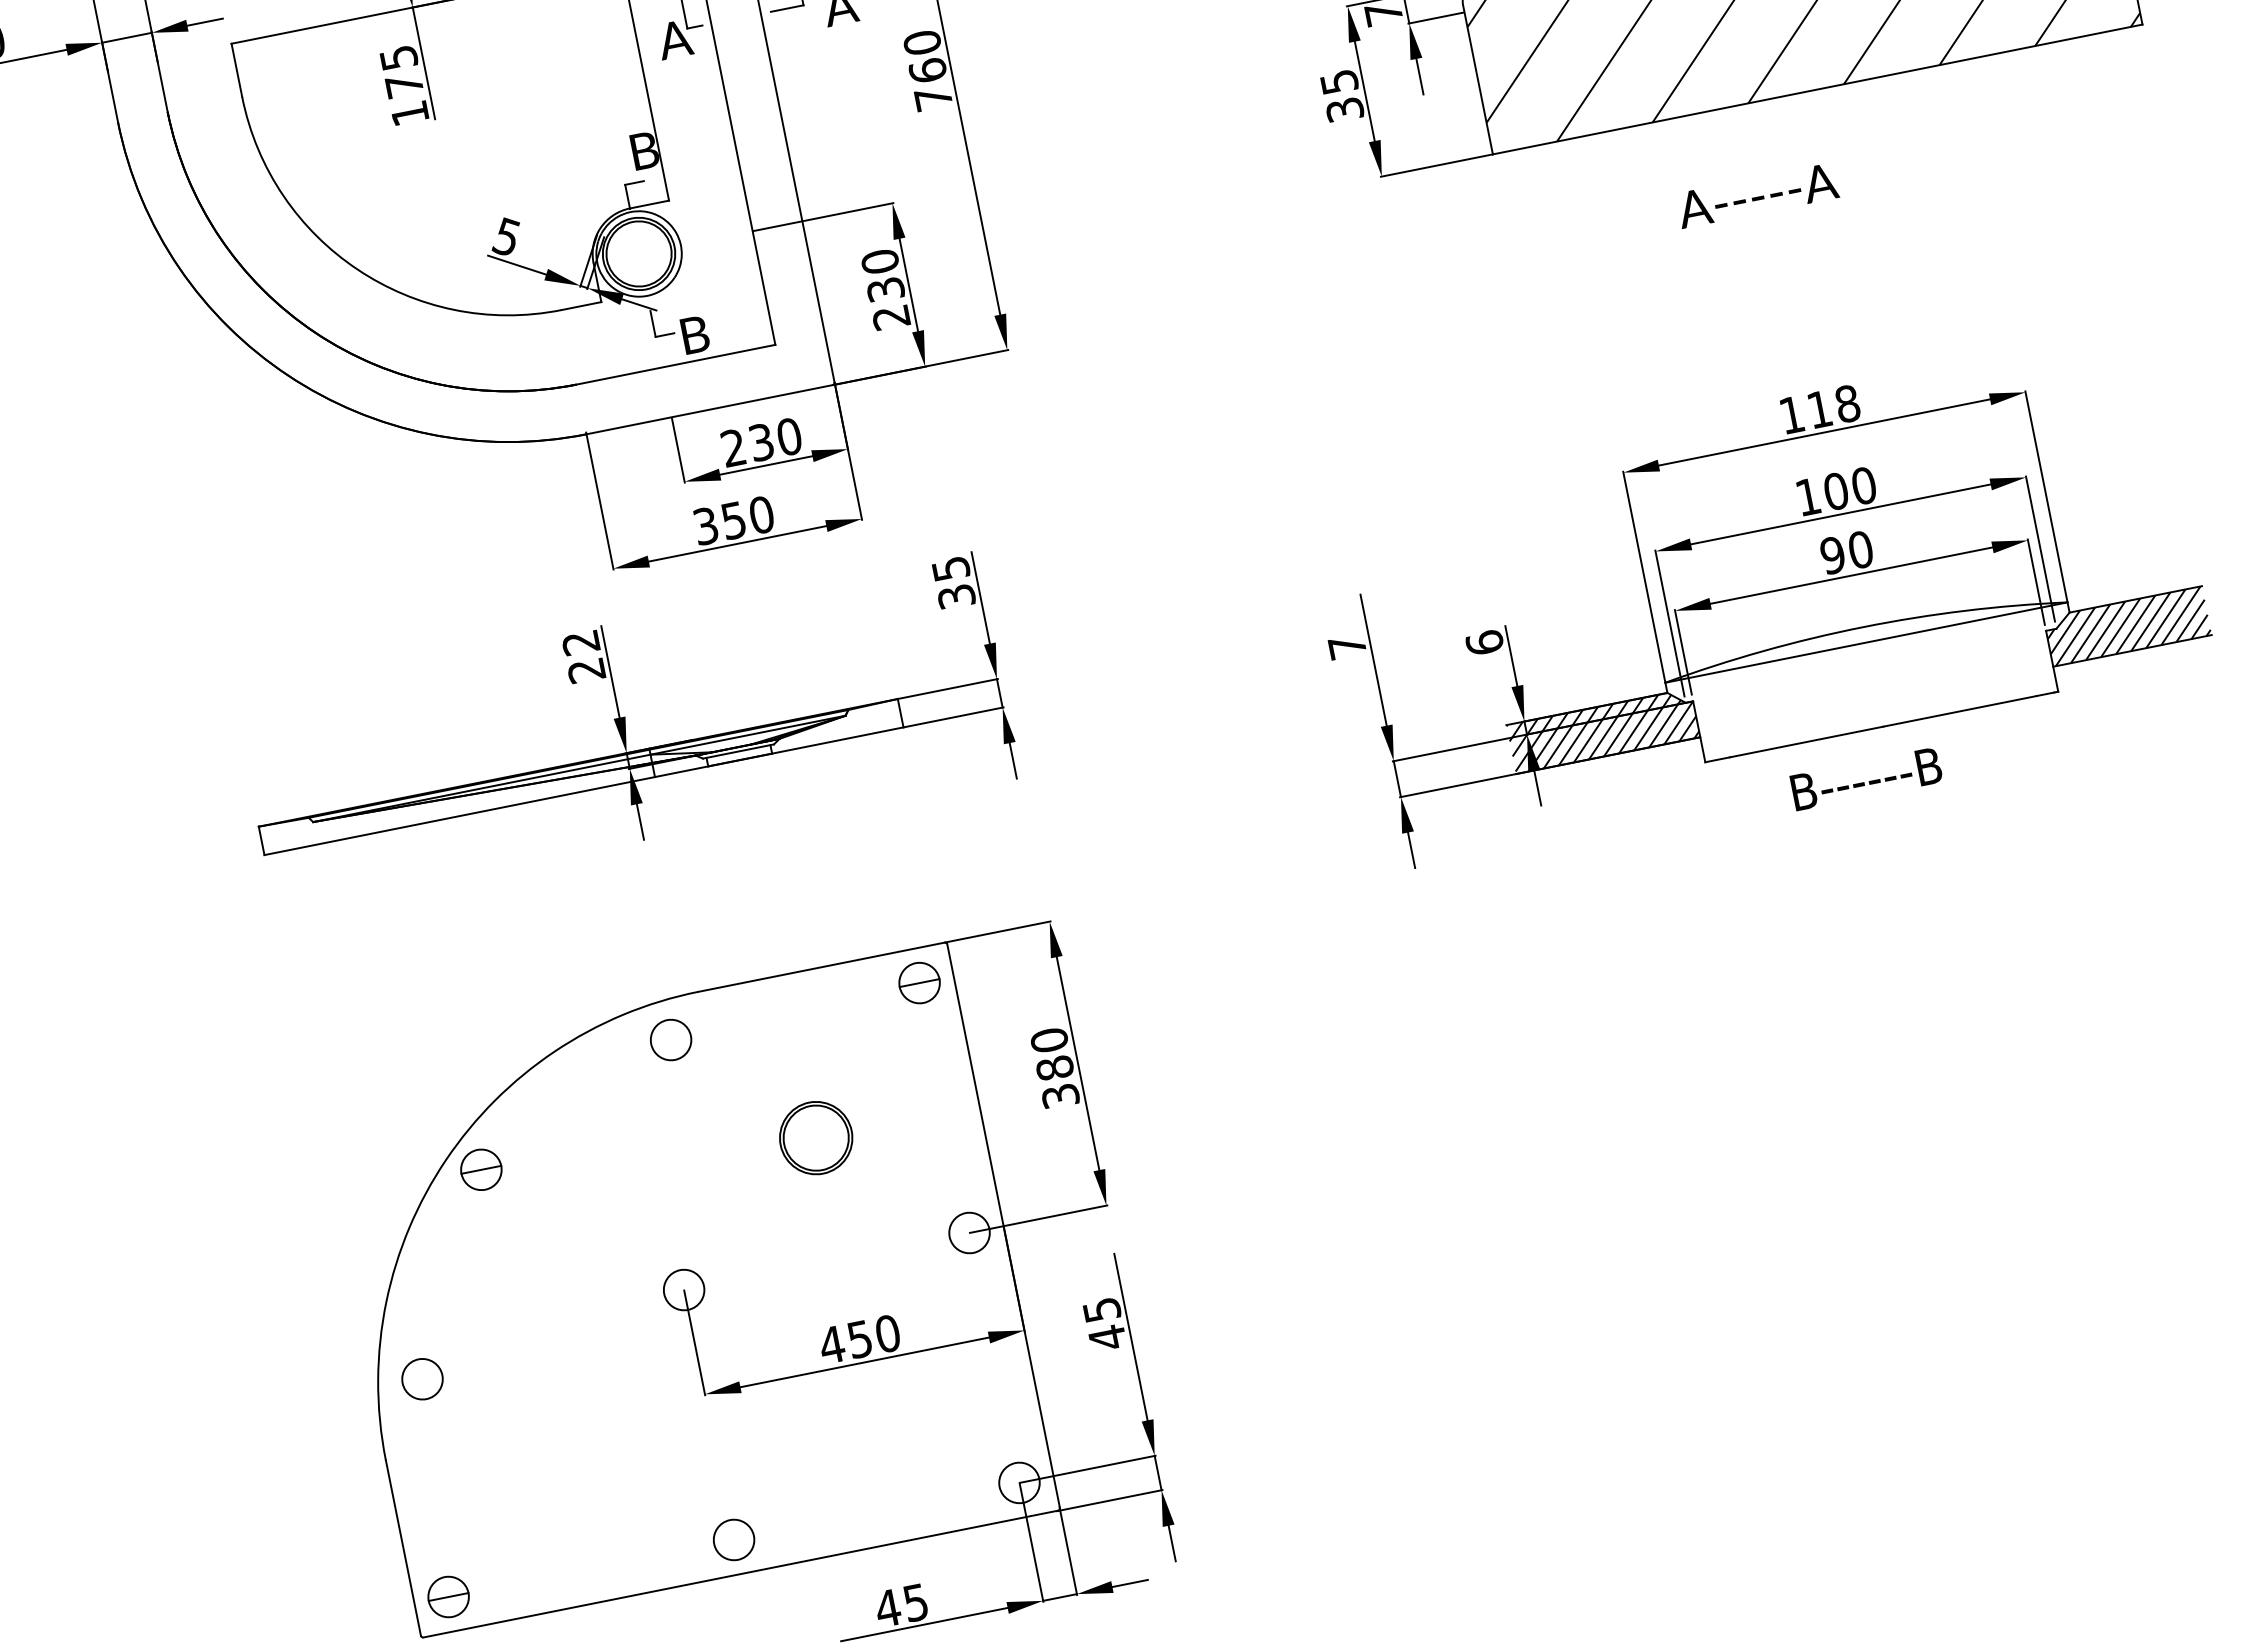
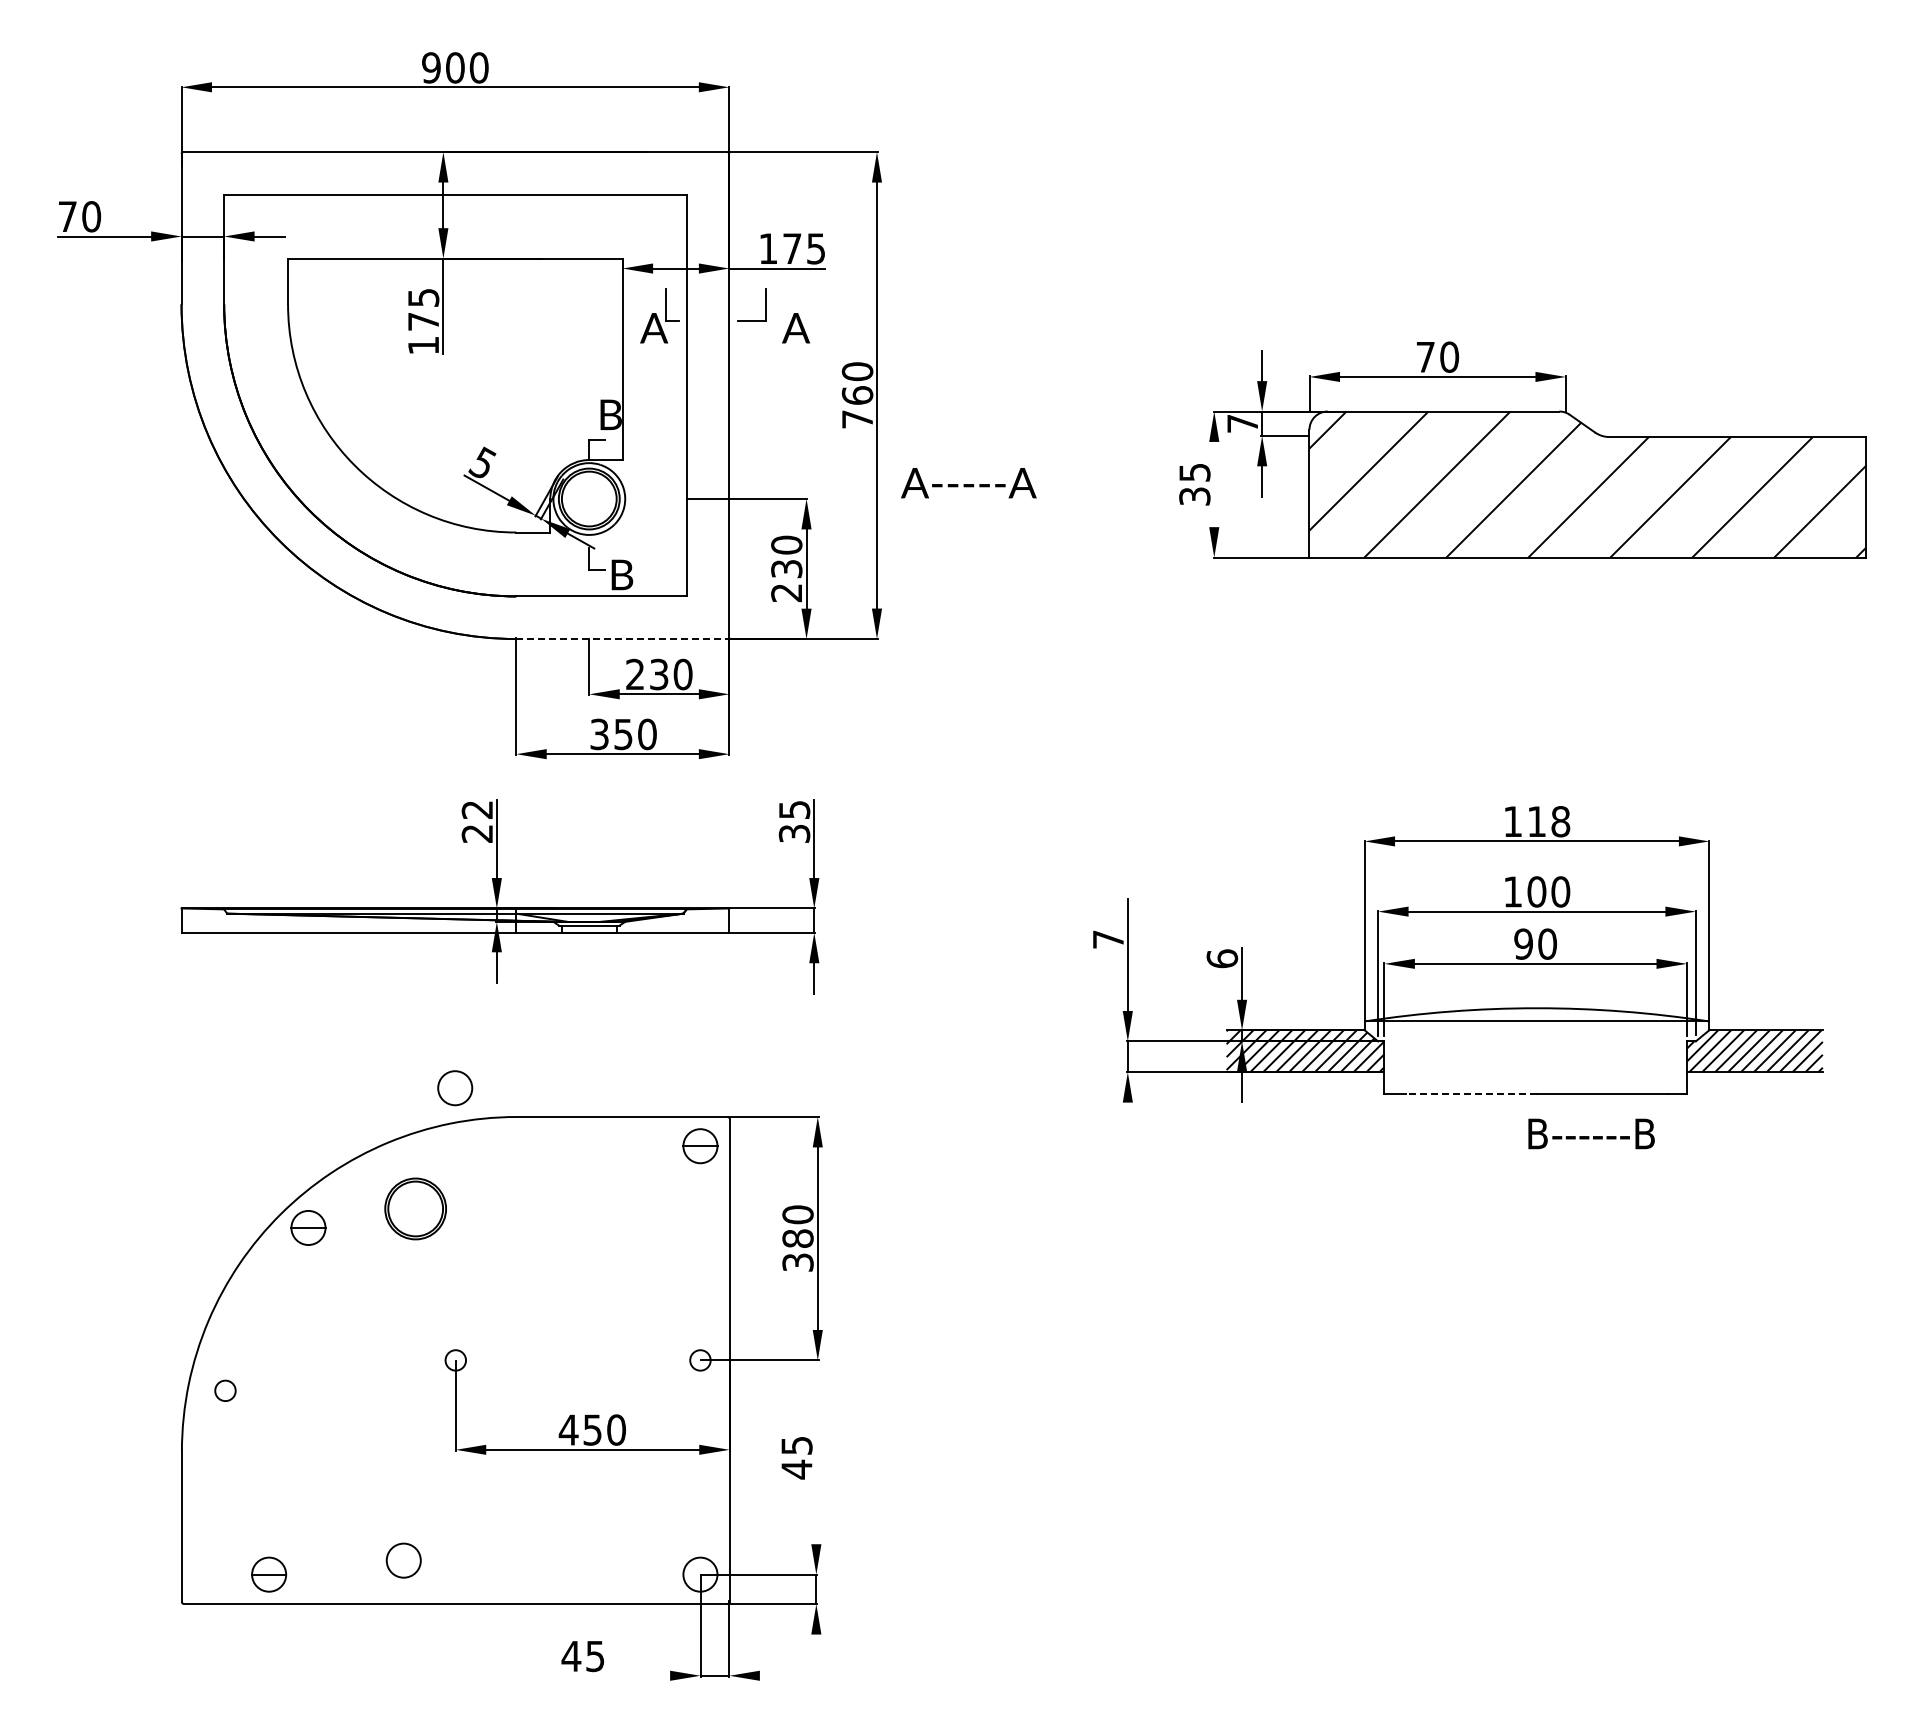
line: (1365, 91) -> (1214, 484), removed
text: (1757, 196) -> (968, 483), moved
line: (709, 410) -> (621, 639), solid -> dashed
line: (1806, 741) -> (1471, 1093), solid -> dashed
text: (1866, 778) -> (1591, 1133), moved
line: (1411, 850) -> (1127, 1117), removed
circle: (671, 1040) -> (455, 1088), moved
part: (815, 1137) -> (415, 1208), moved
circle: (969, 1233) -> (700, 1360), size x0.6
circle: (683, 1290) -> (455, 1360), size x0.6
line: (1131, 1336) -> (816, 1472), removed
circle: (422, 1378) -> (225, 1390), size x0.6
circle: (733, 1539) -> (403, 1560), moved
line: (1172, 1543) -> (816, 1649), removed
line: (1129, 1583) -> (774, 1675), removed
part: (449, 1596) -> (269, 1574), moved
line: (924, 1624) -> (598, 1675), removed

